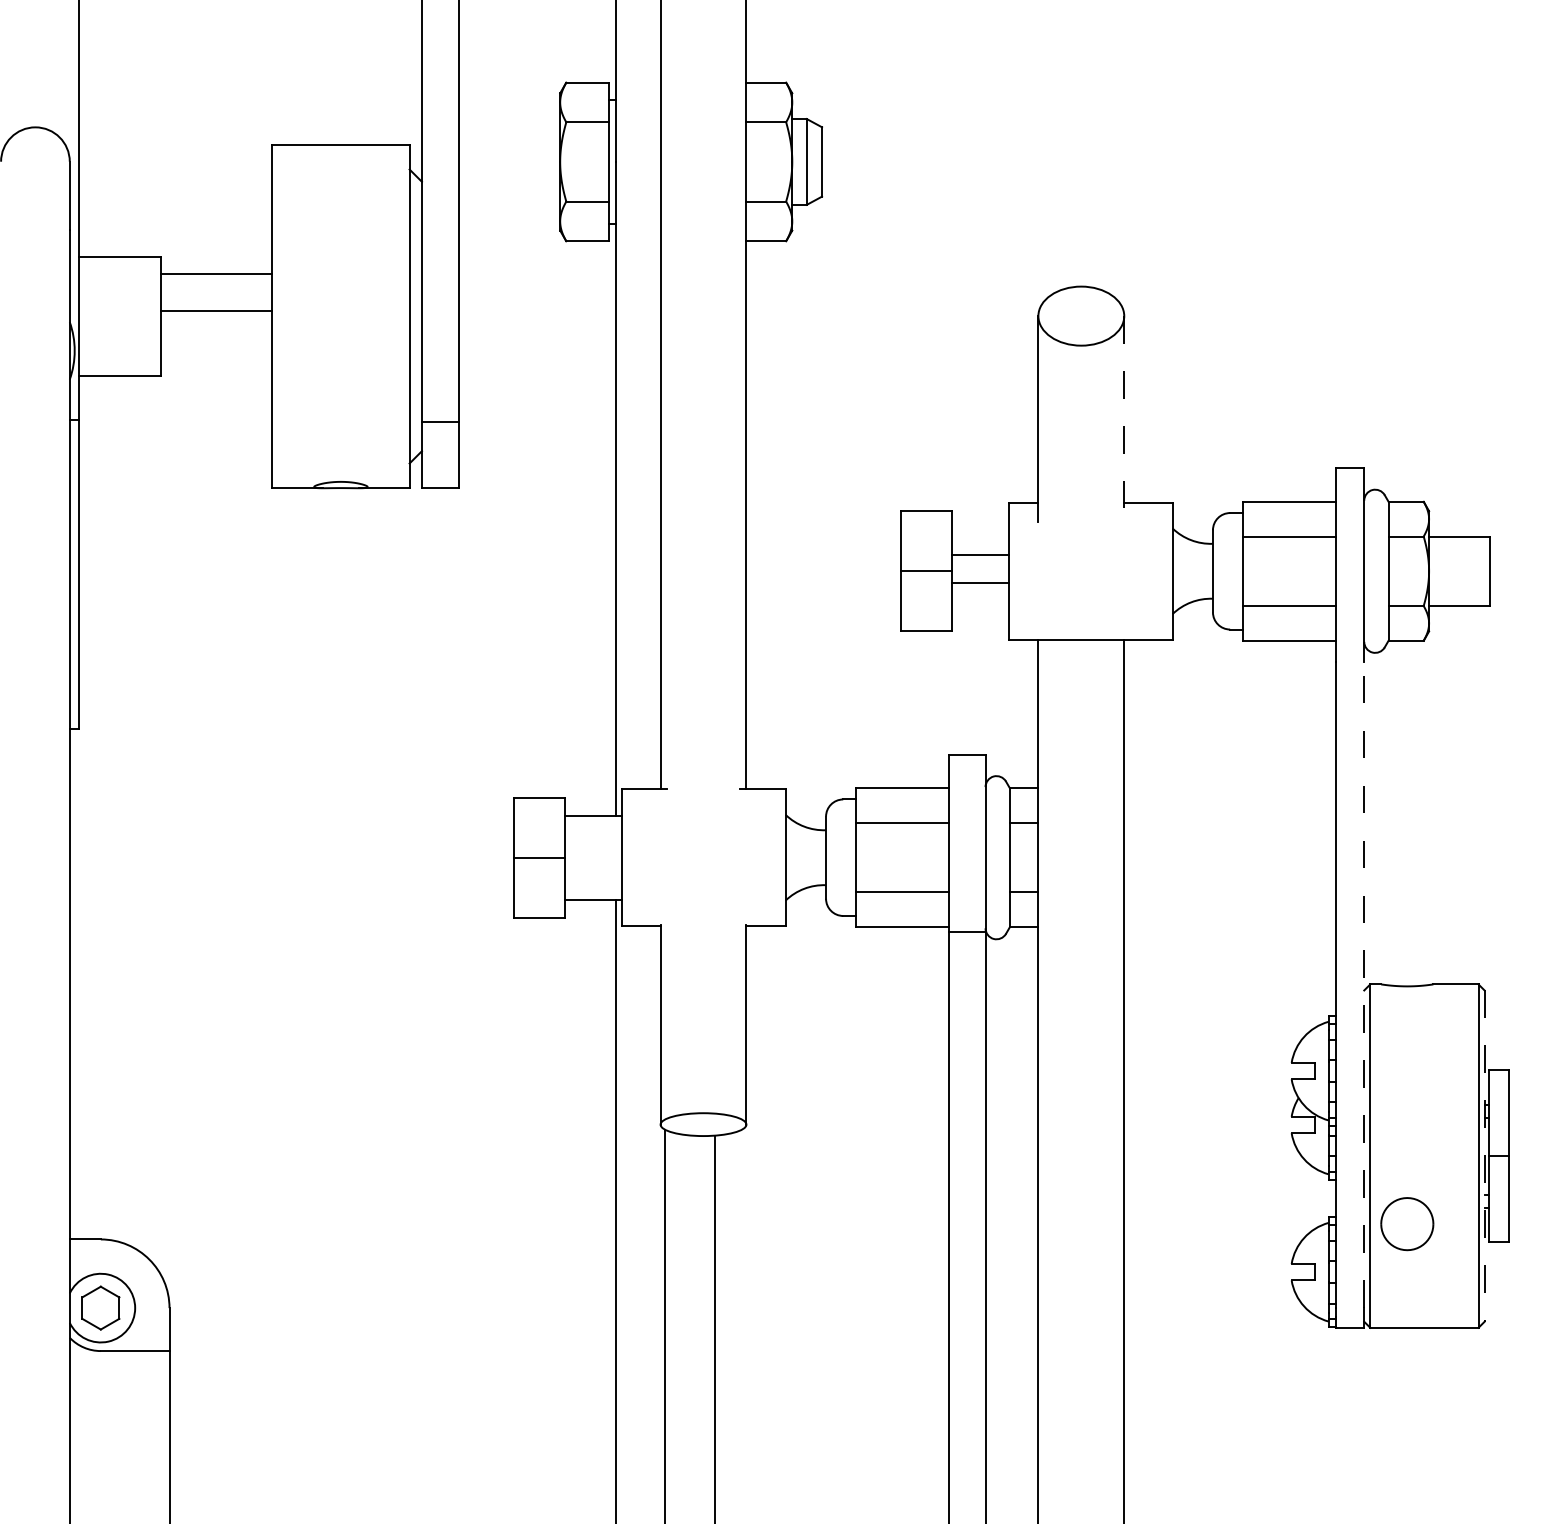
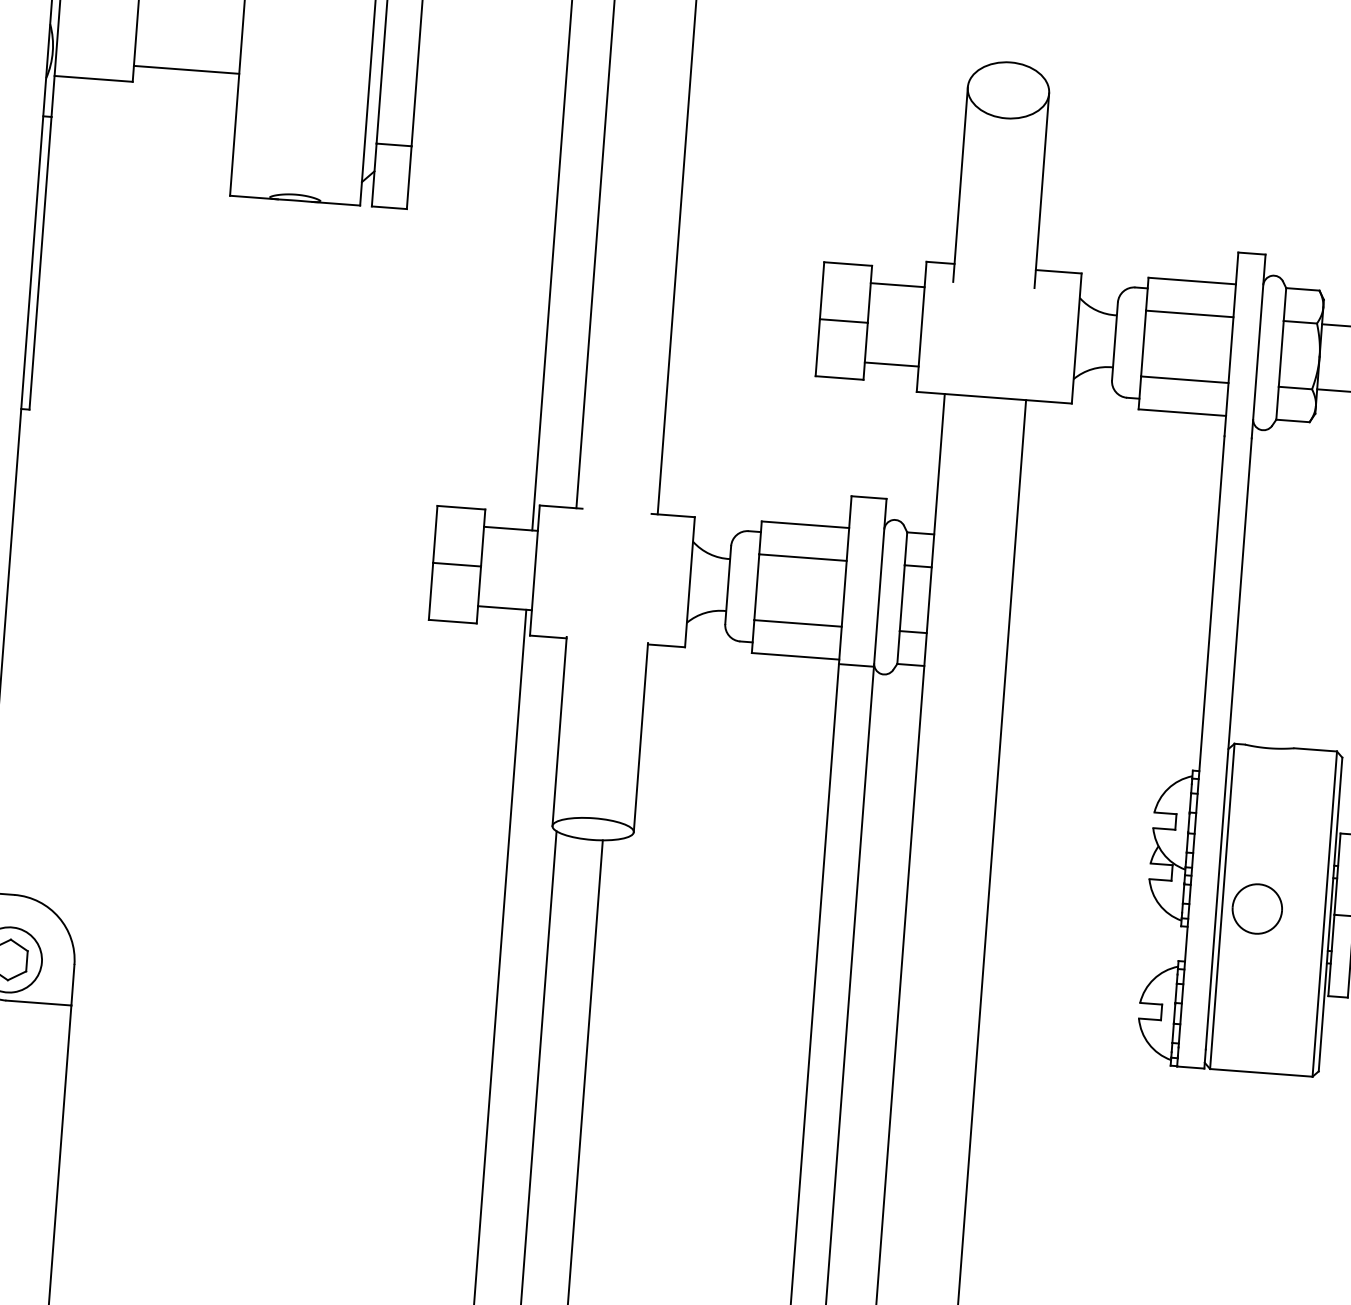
line: (216, 311) -> (186, 69), moved
line: (1124, 418) -> (1042, 190), dashed -> solid
line: (979, 555) -> (890, 364), moved
line: (979, 583) -> (896, 285), moved
line: (1364, 984) -> (1229, 743), dashed -> solid
line: (1484, 1156) -> (1330, 914), dashed -> solid
part: (1407, 1224) -> (1257, 909), moved

